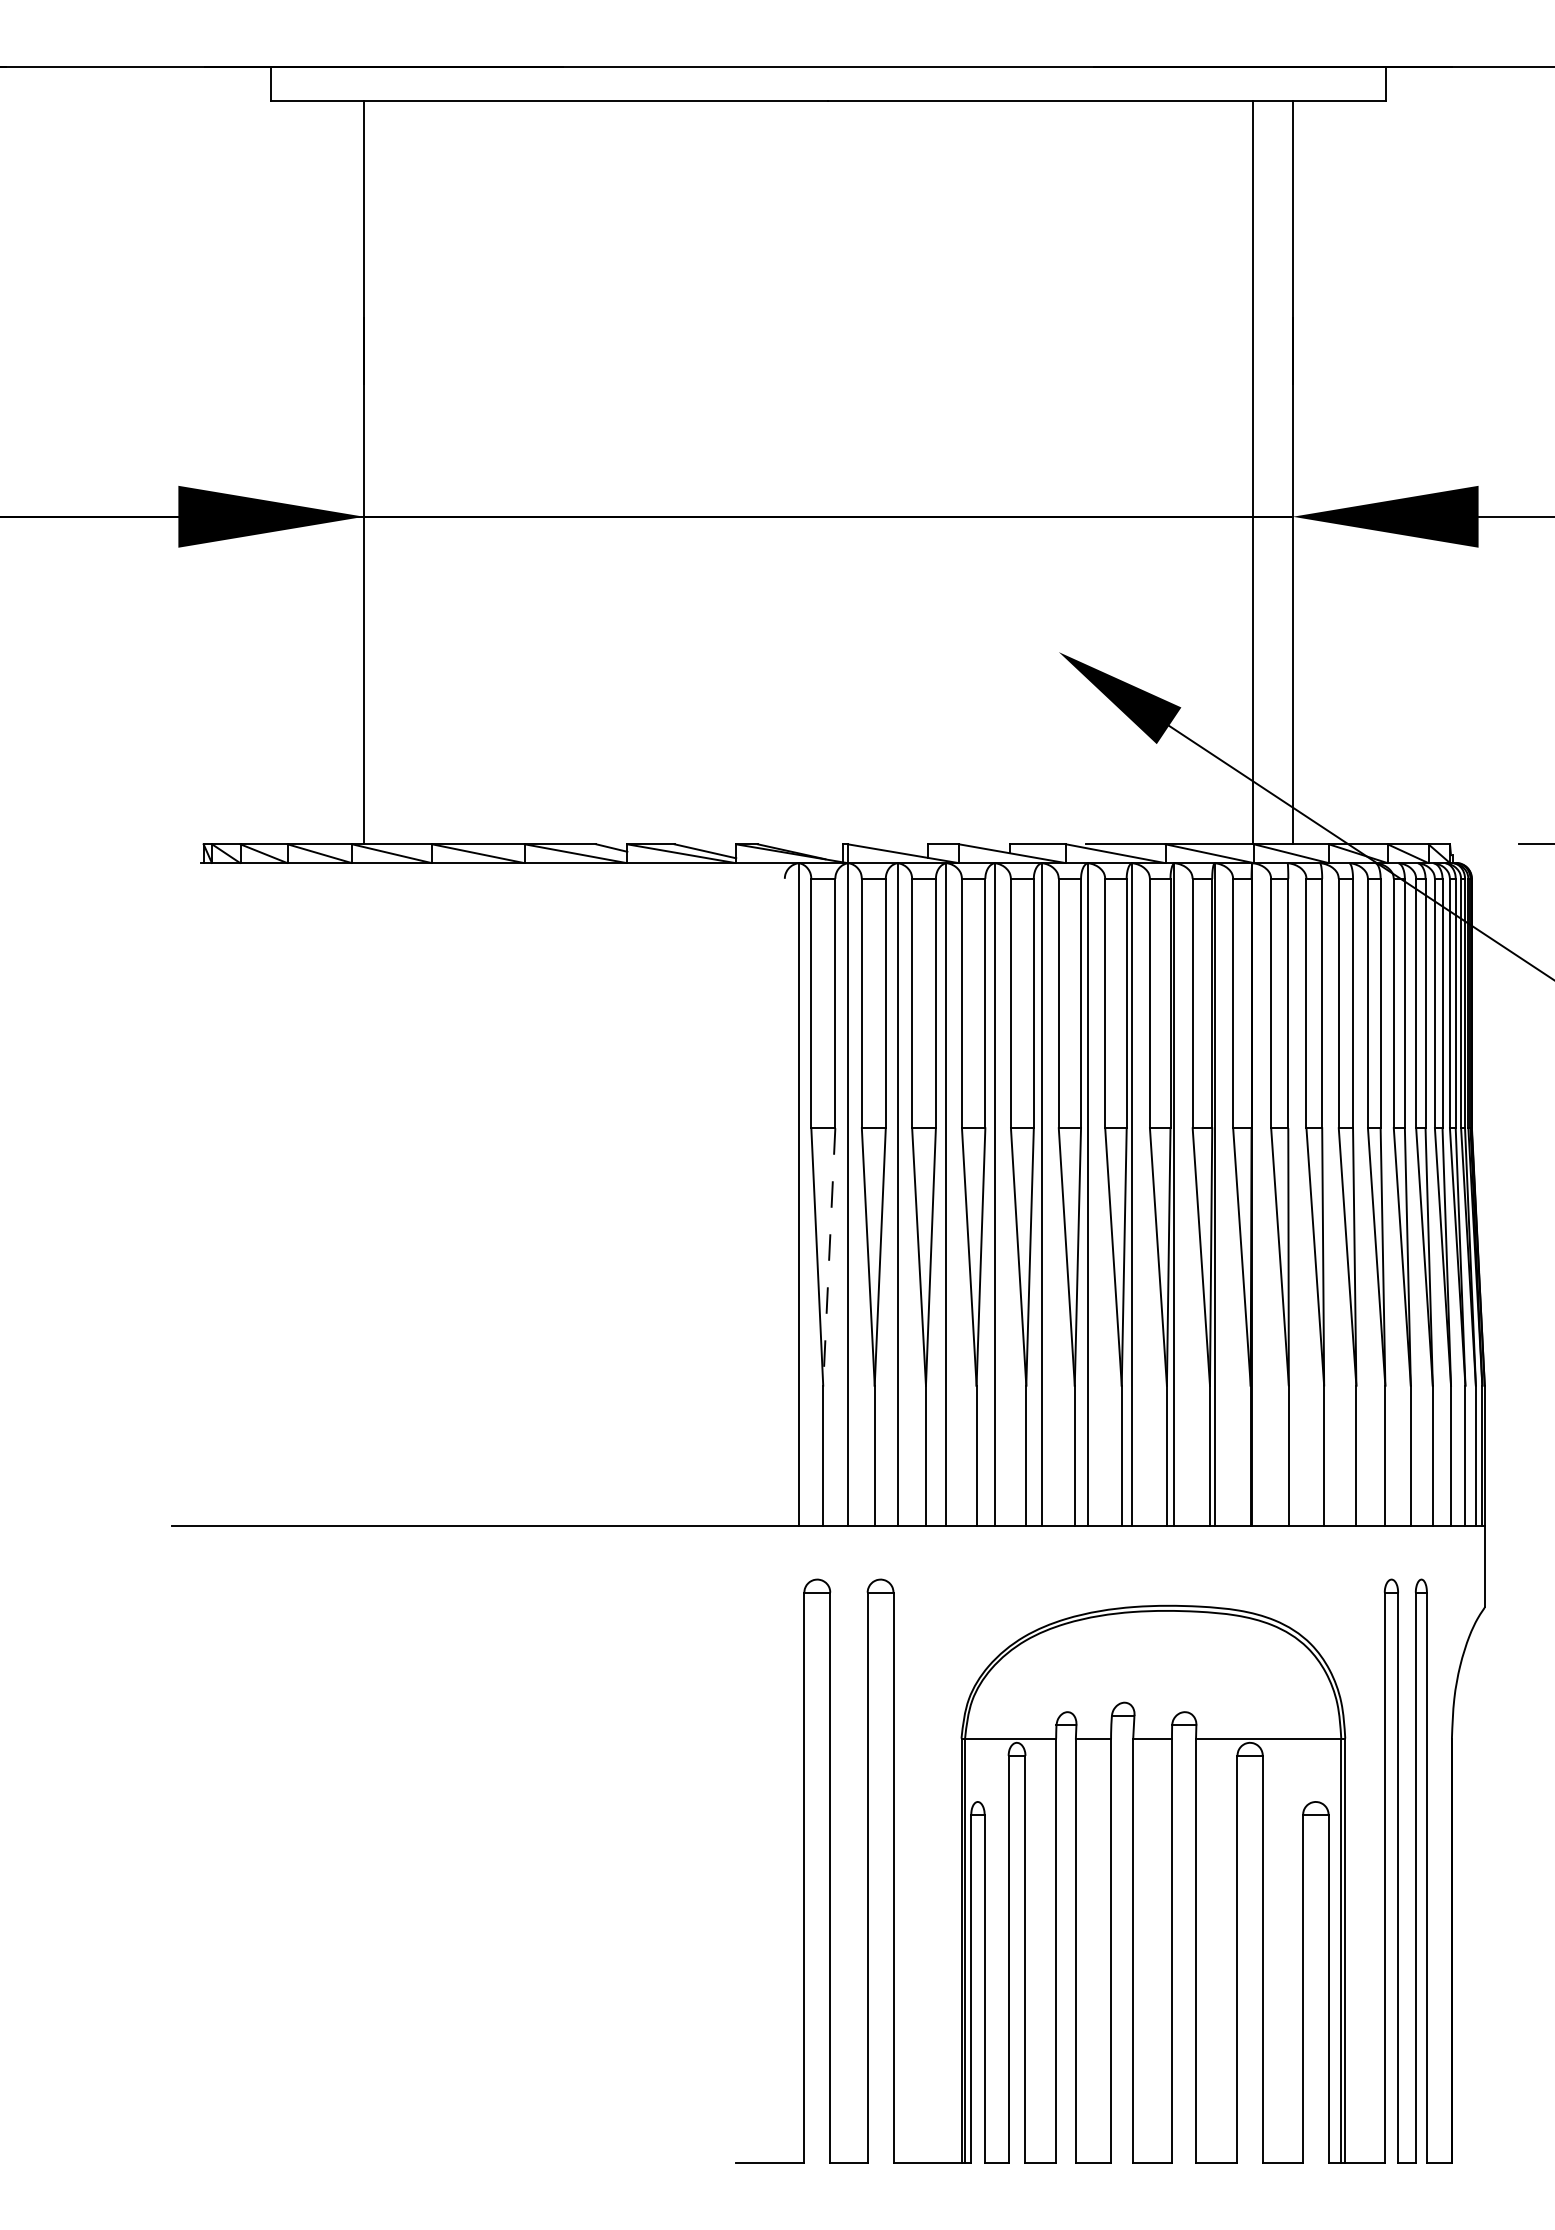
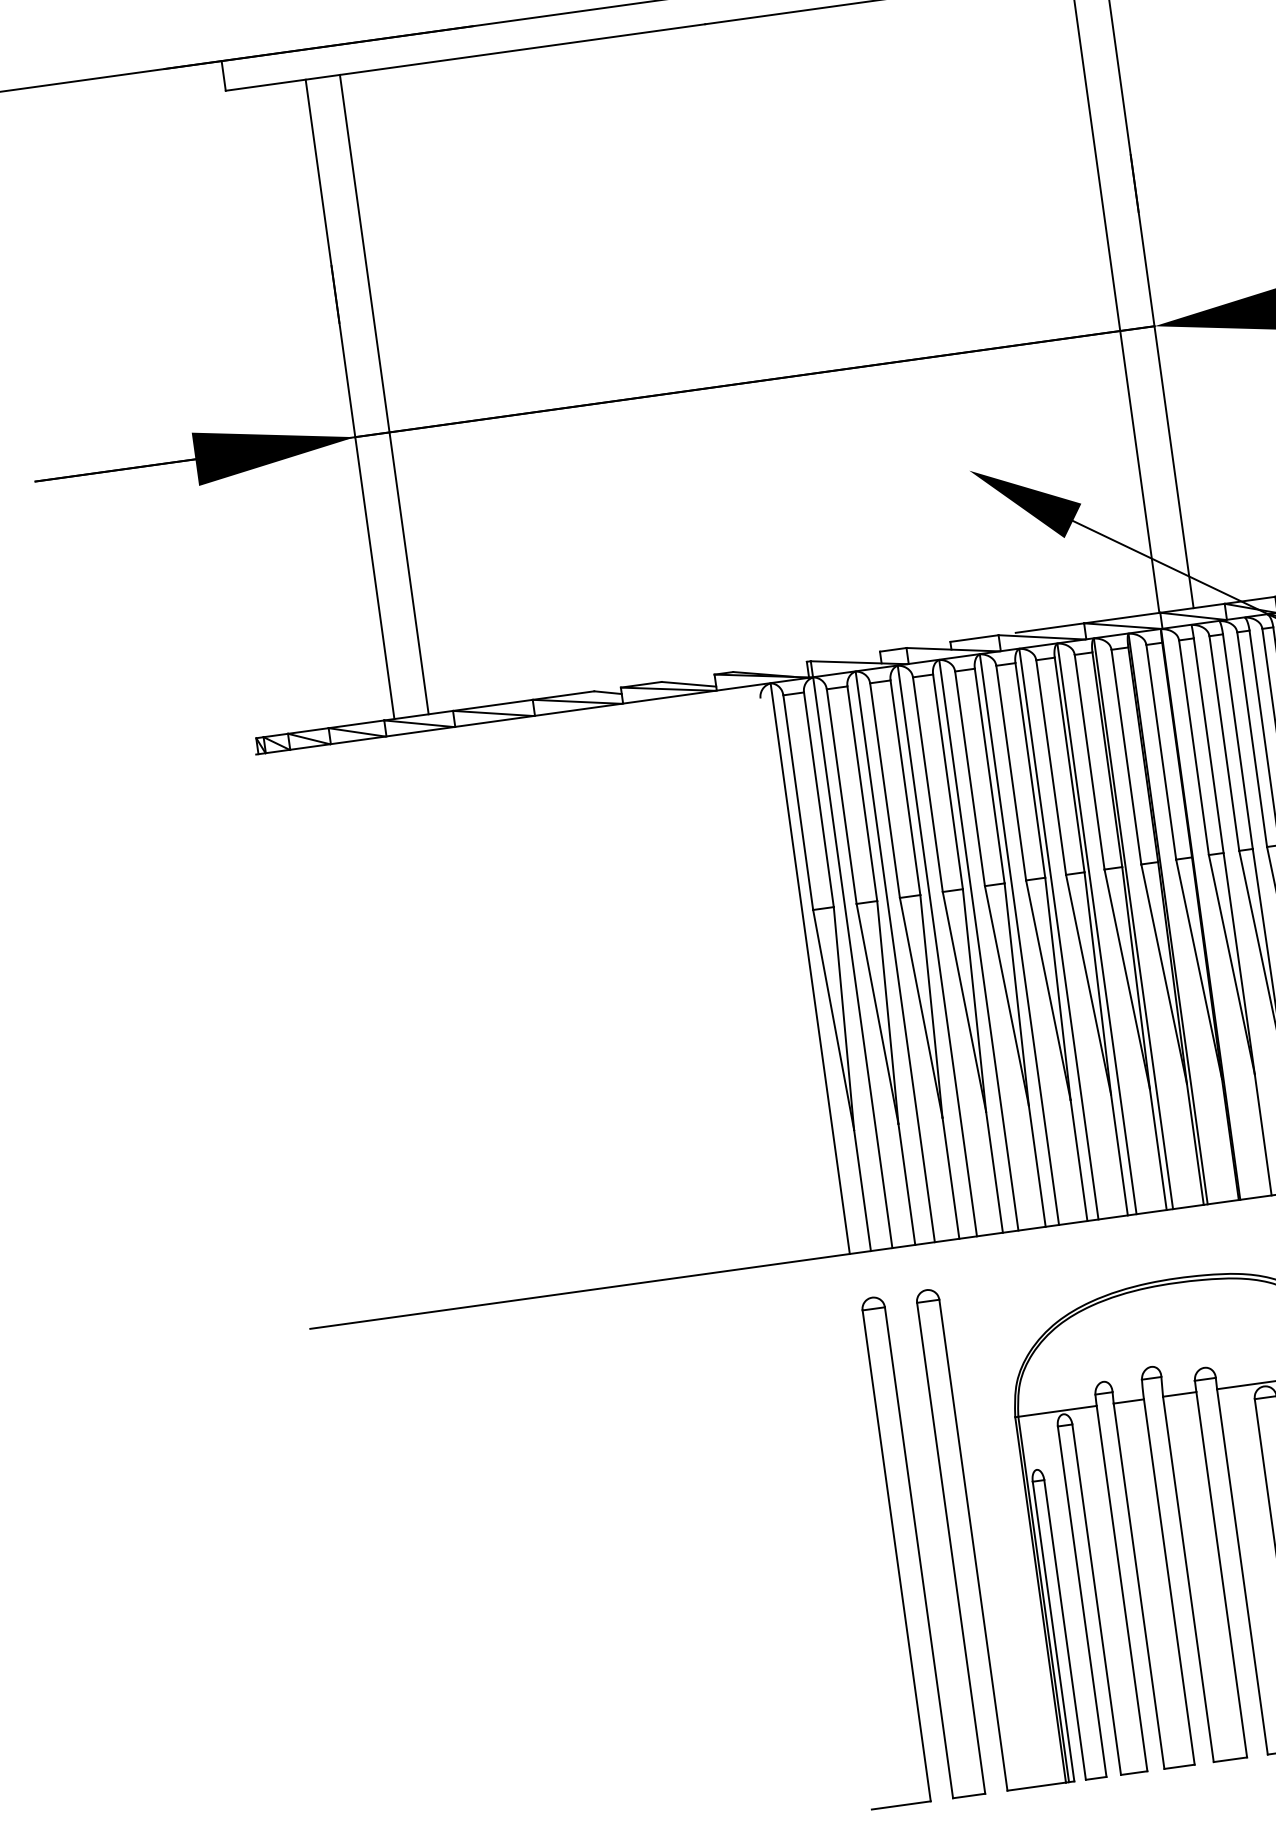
line: (403, 472) -> (383, 394), added
line: (829, 1256) -> (844, 1018), dashed -> solid

